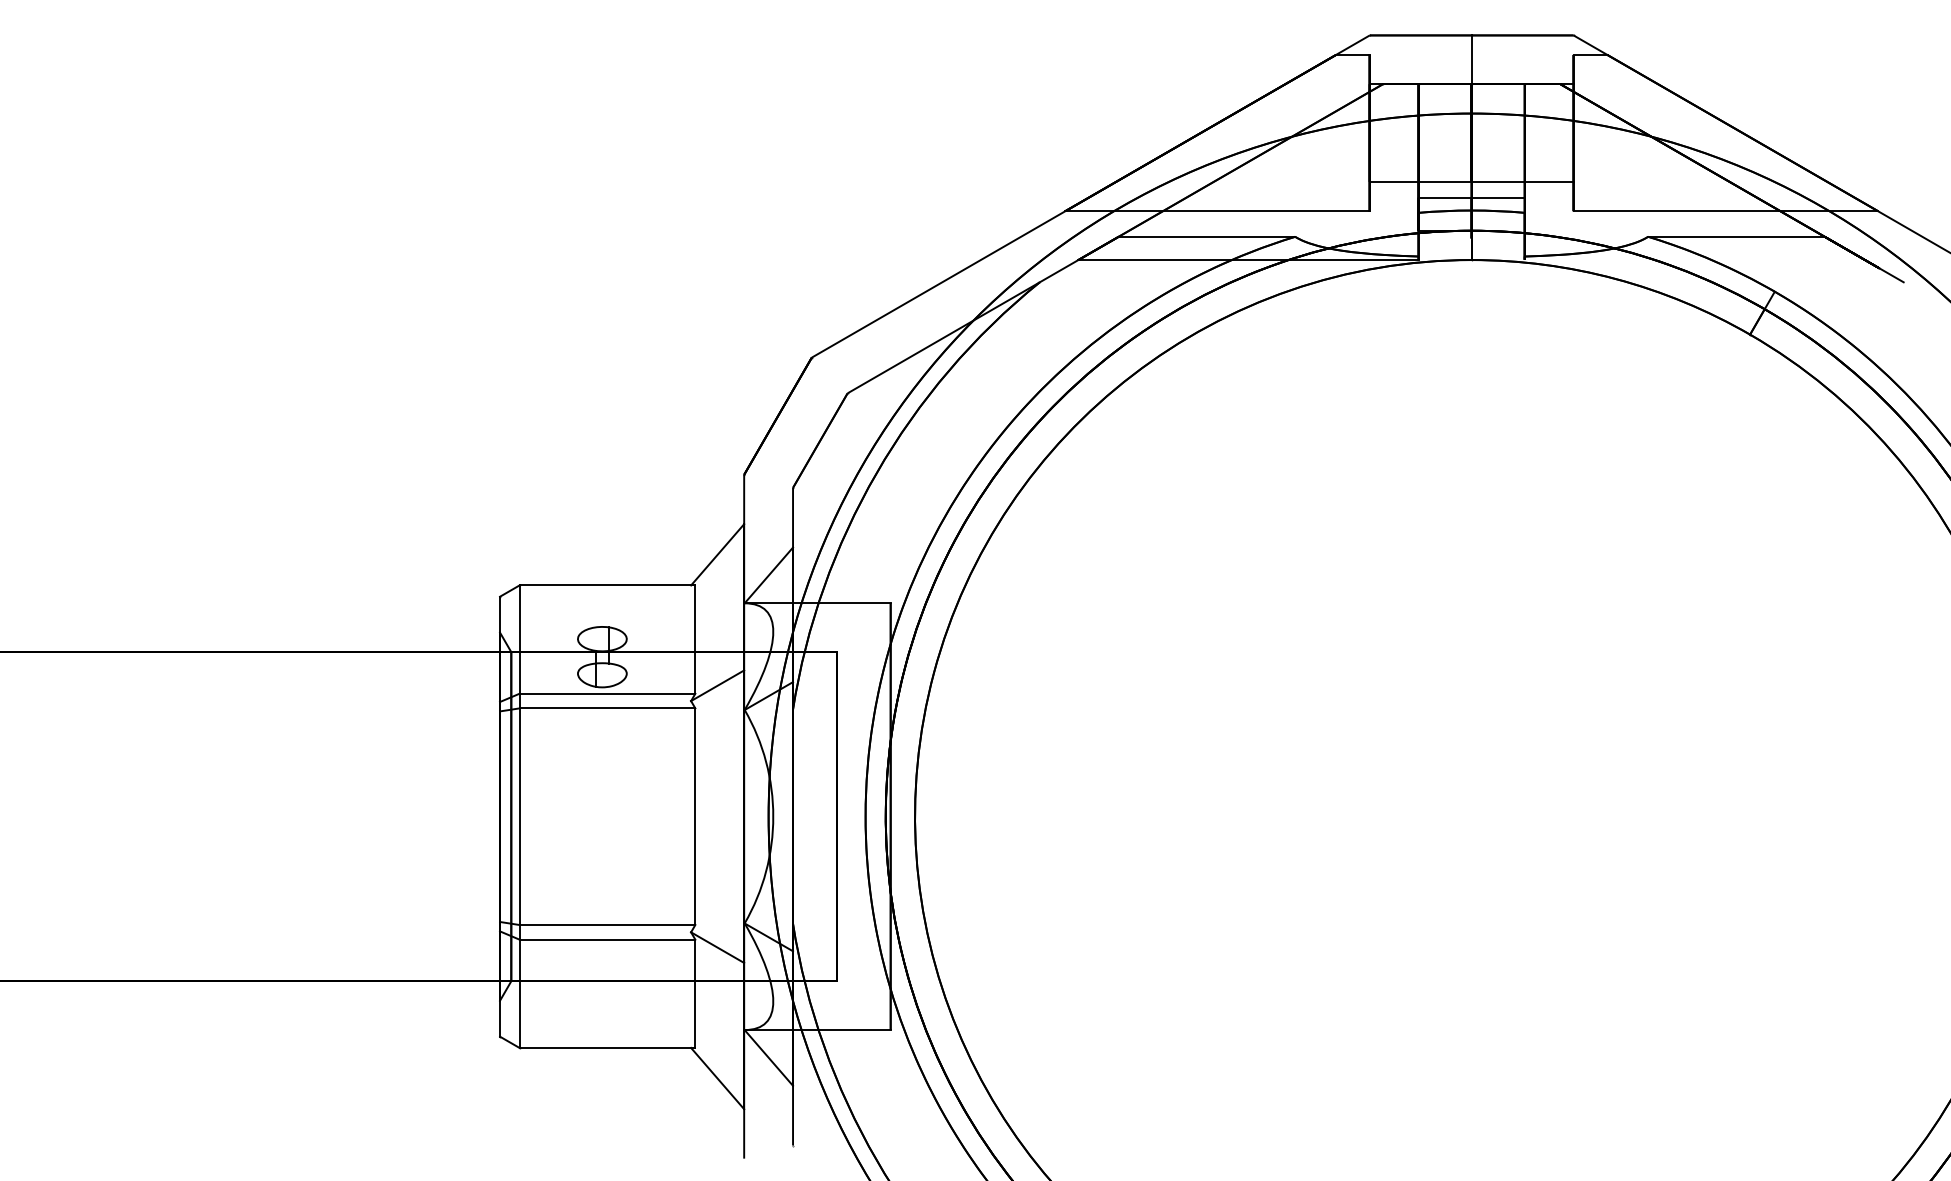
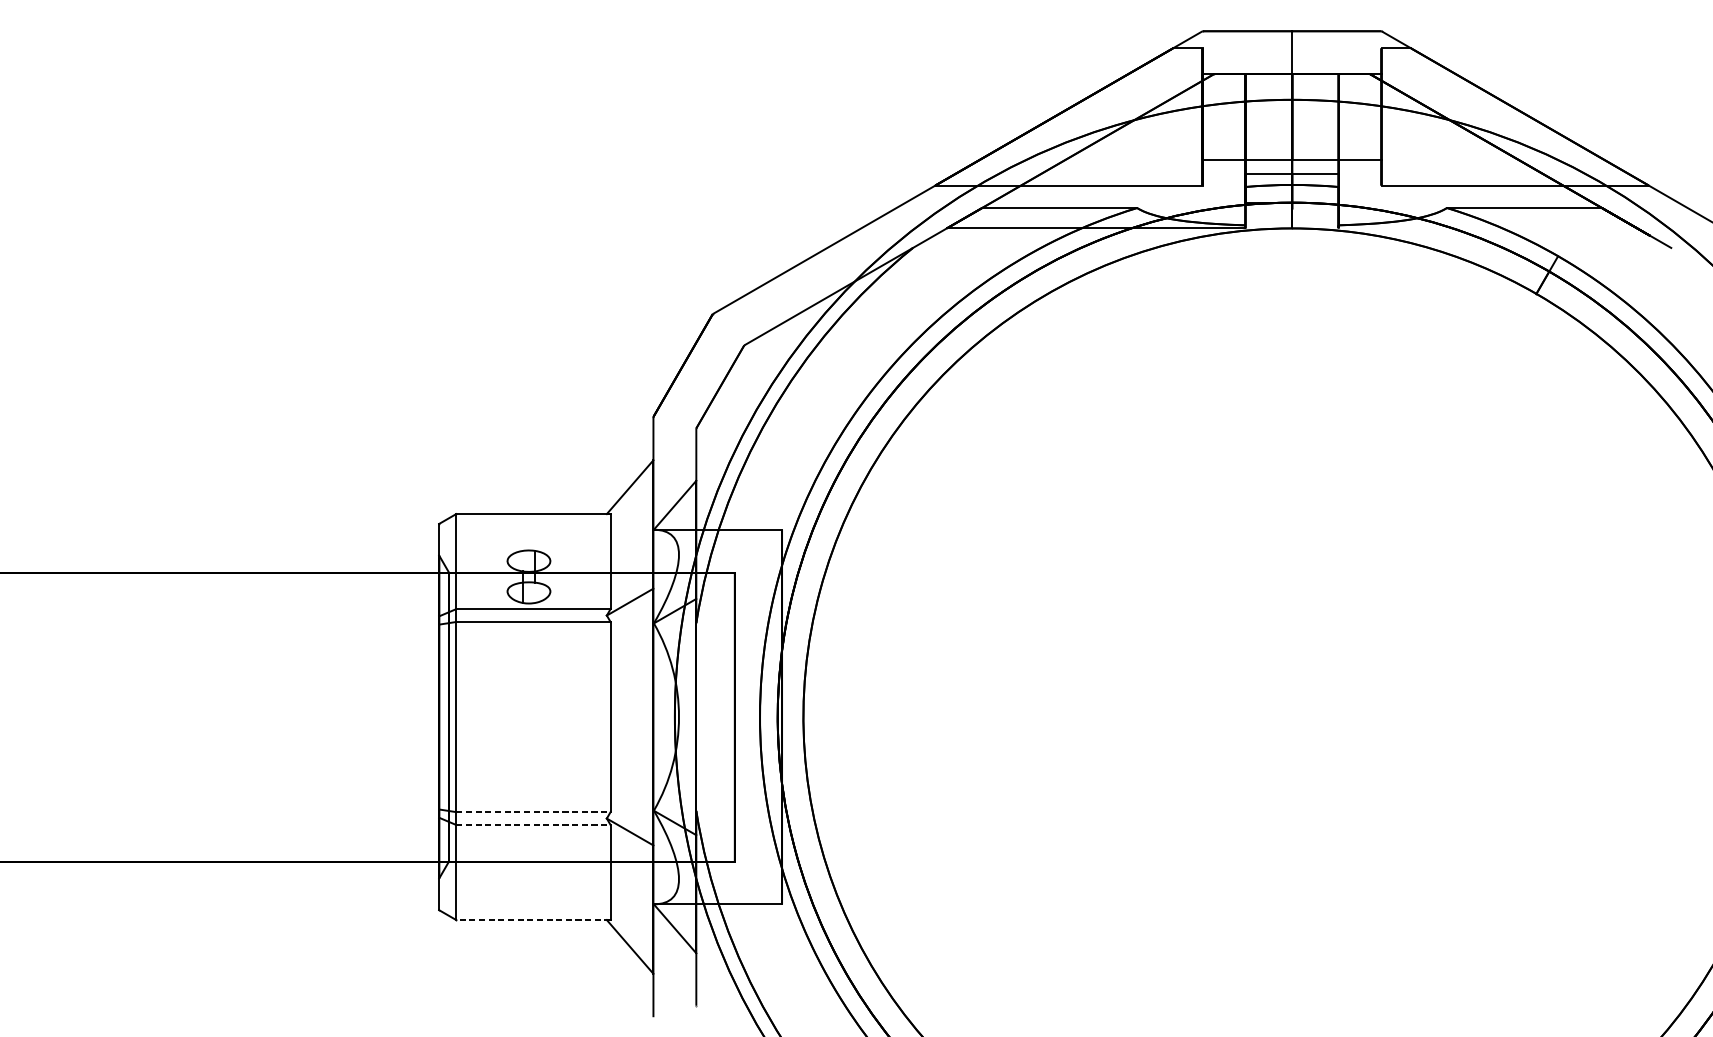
line: (607, 925) -> (533, 812), solid -> dashed
line: (607, 939) -> (533, 824), solid -> dashed
line: (607, 1047) -> (533, 919), solid -> dashed

